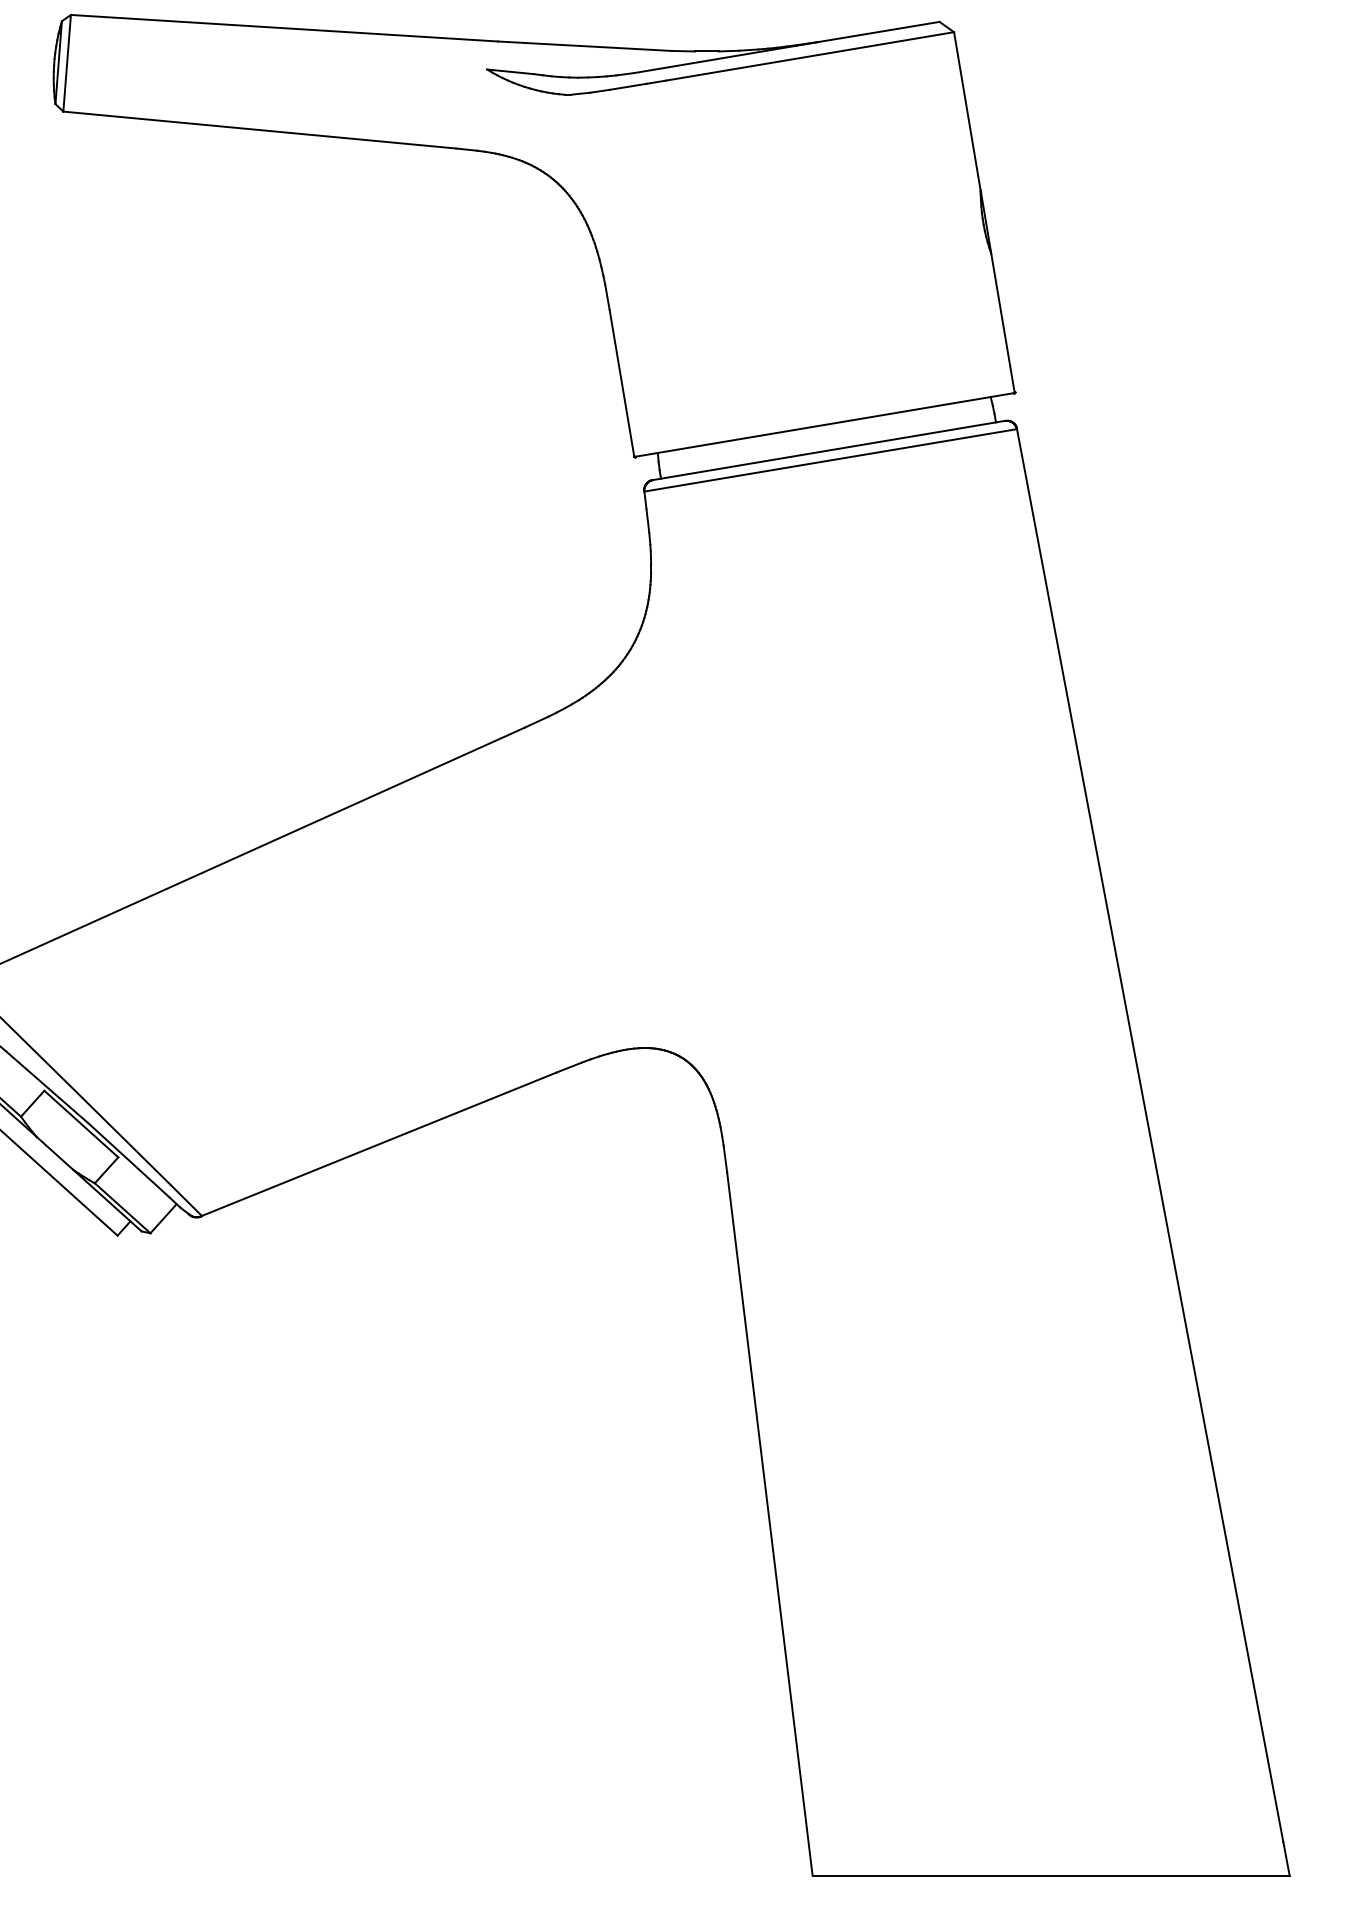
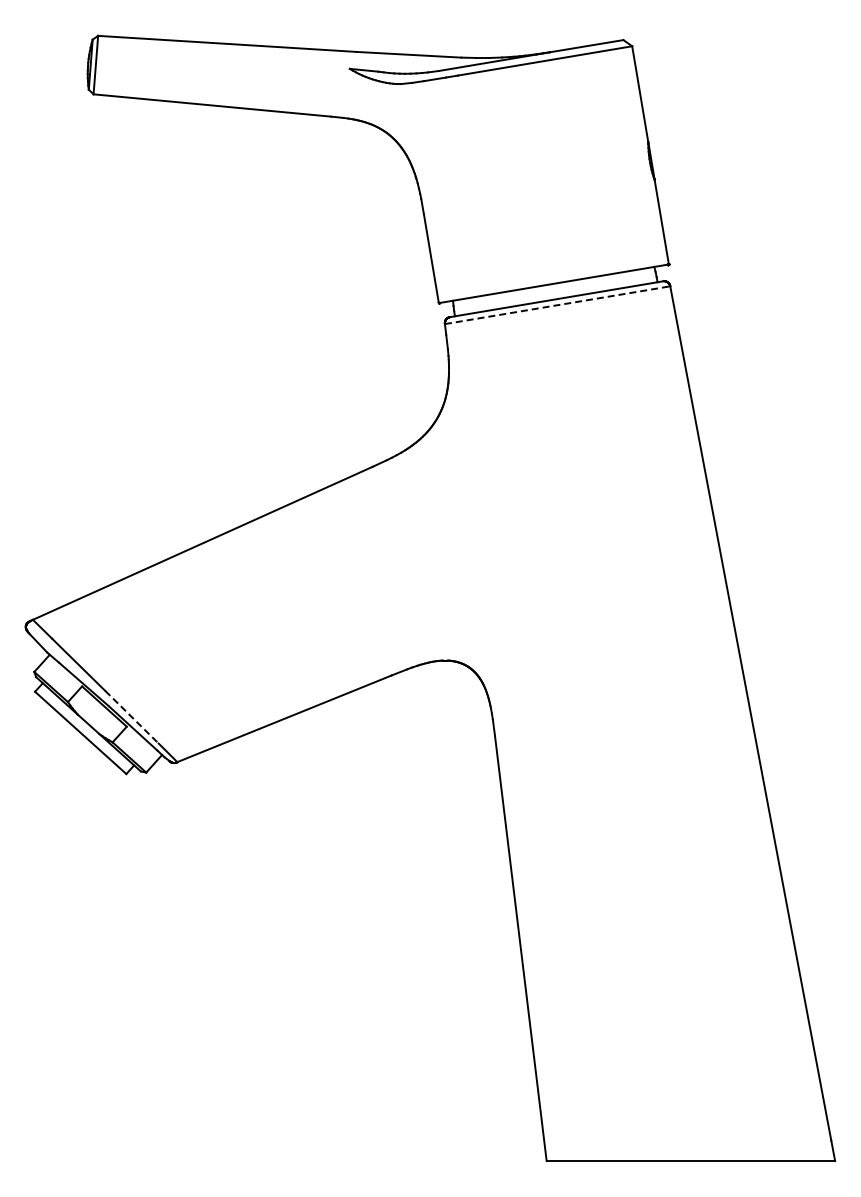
line: (832, 460) -> (558, 305), solid -> dashed
line: (126, 1142) -> (131, 717), solid -> dashed

